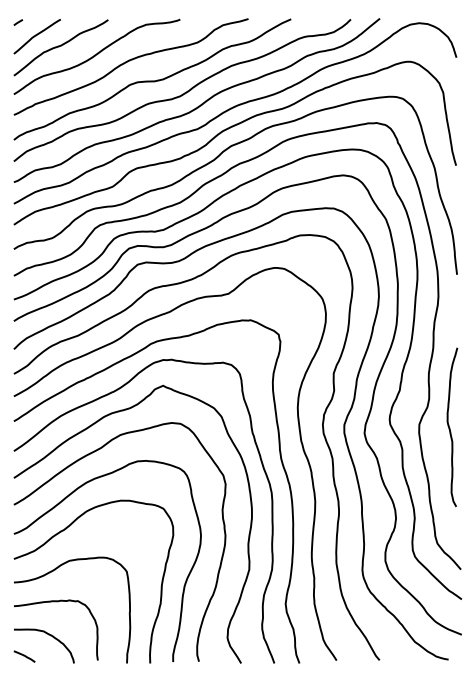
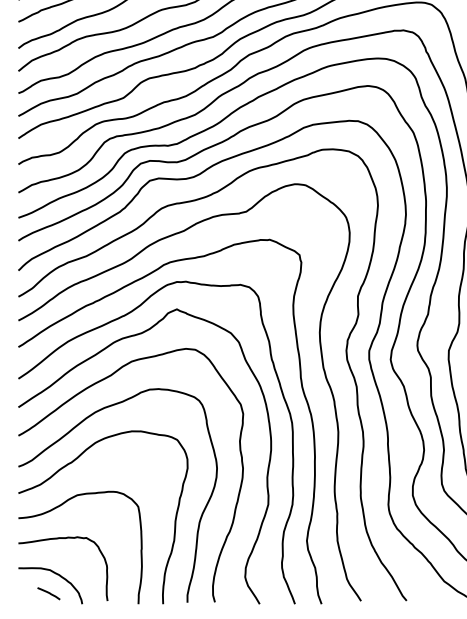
line: (24, 656) -> (48, 593), moved

